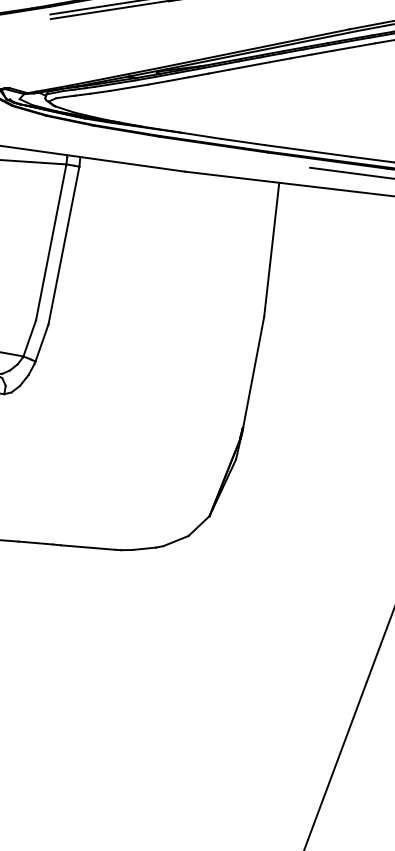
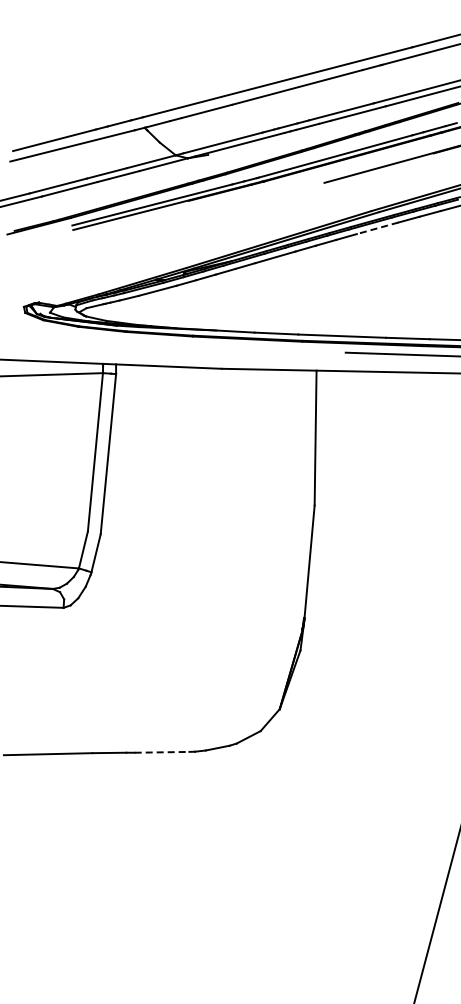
line: (353, 47) -> (377, 228), solid -> dashed
line: (88, 547) -> (162, 752), solid -> dashed

